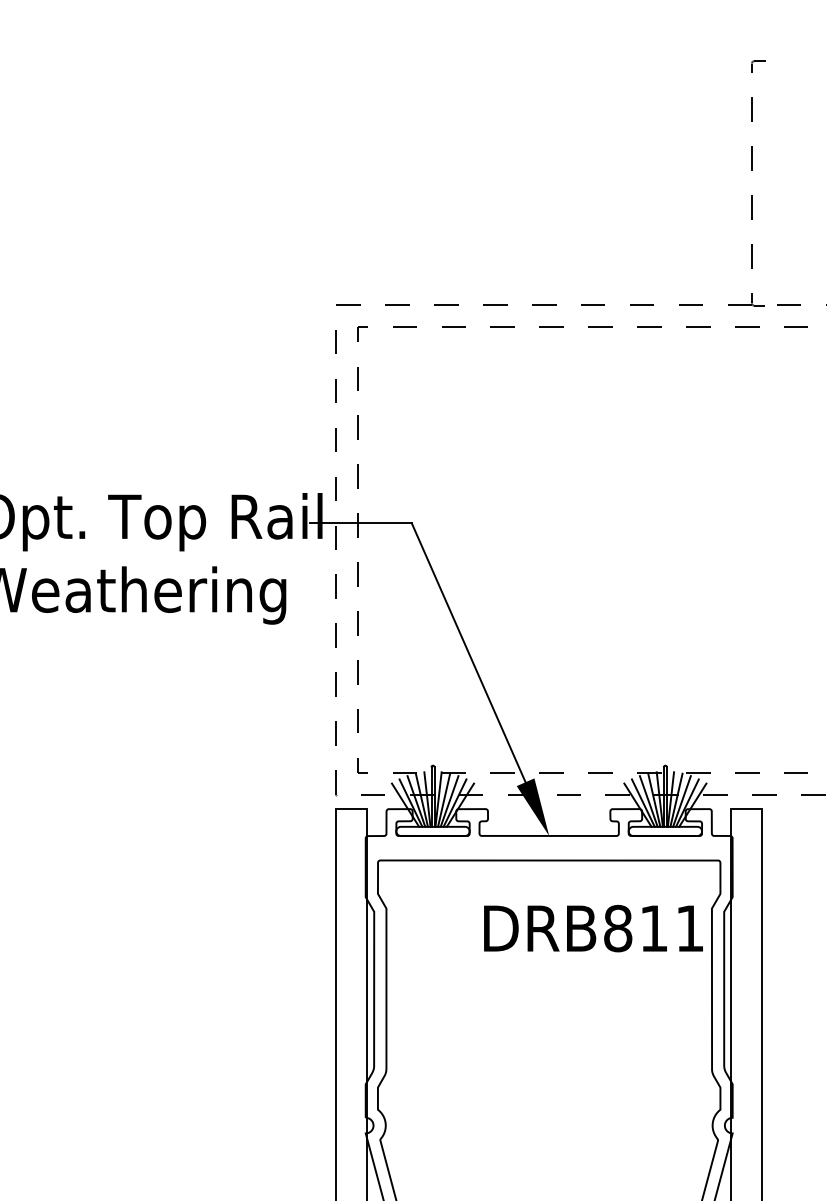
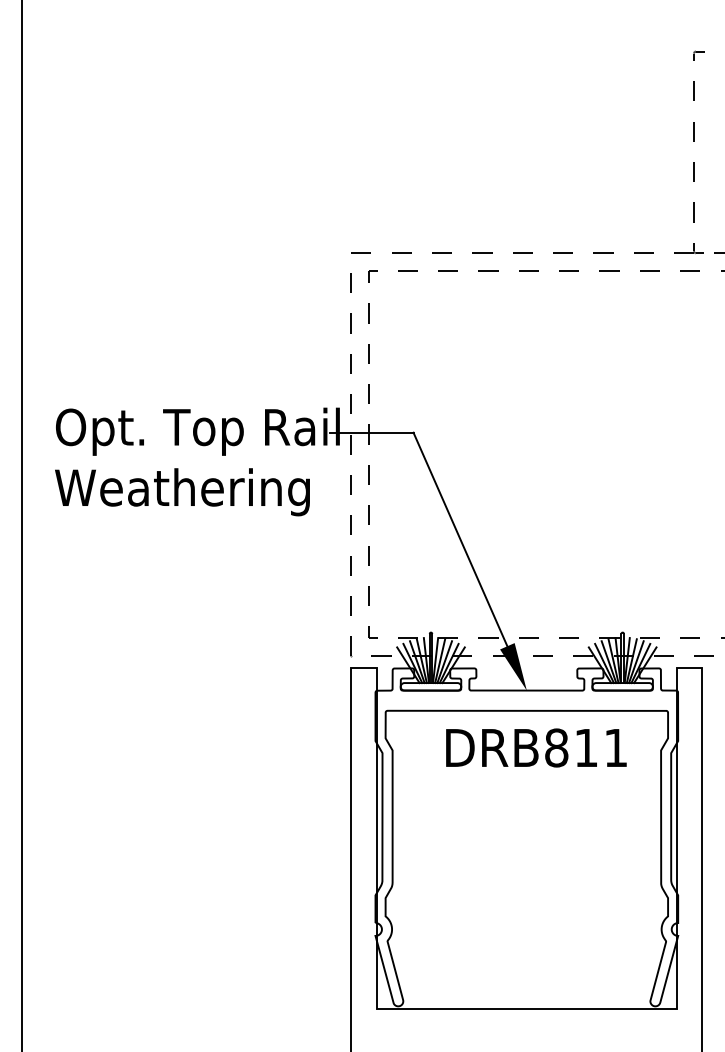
text: (593, 928) -> (536, 747), moved

